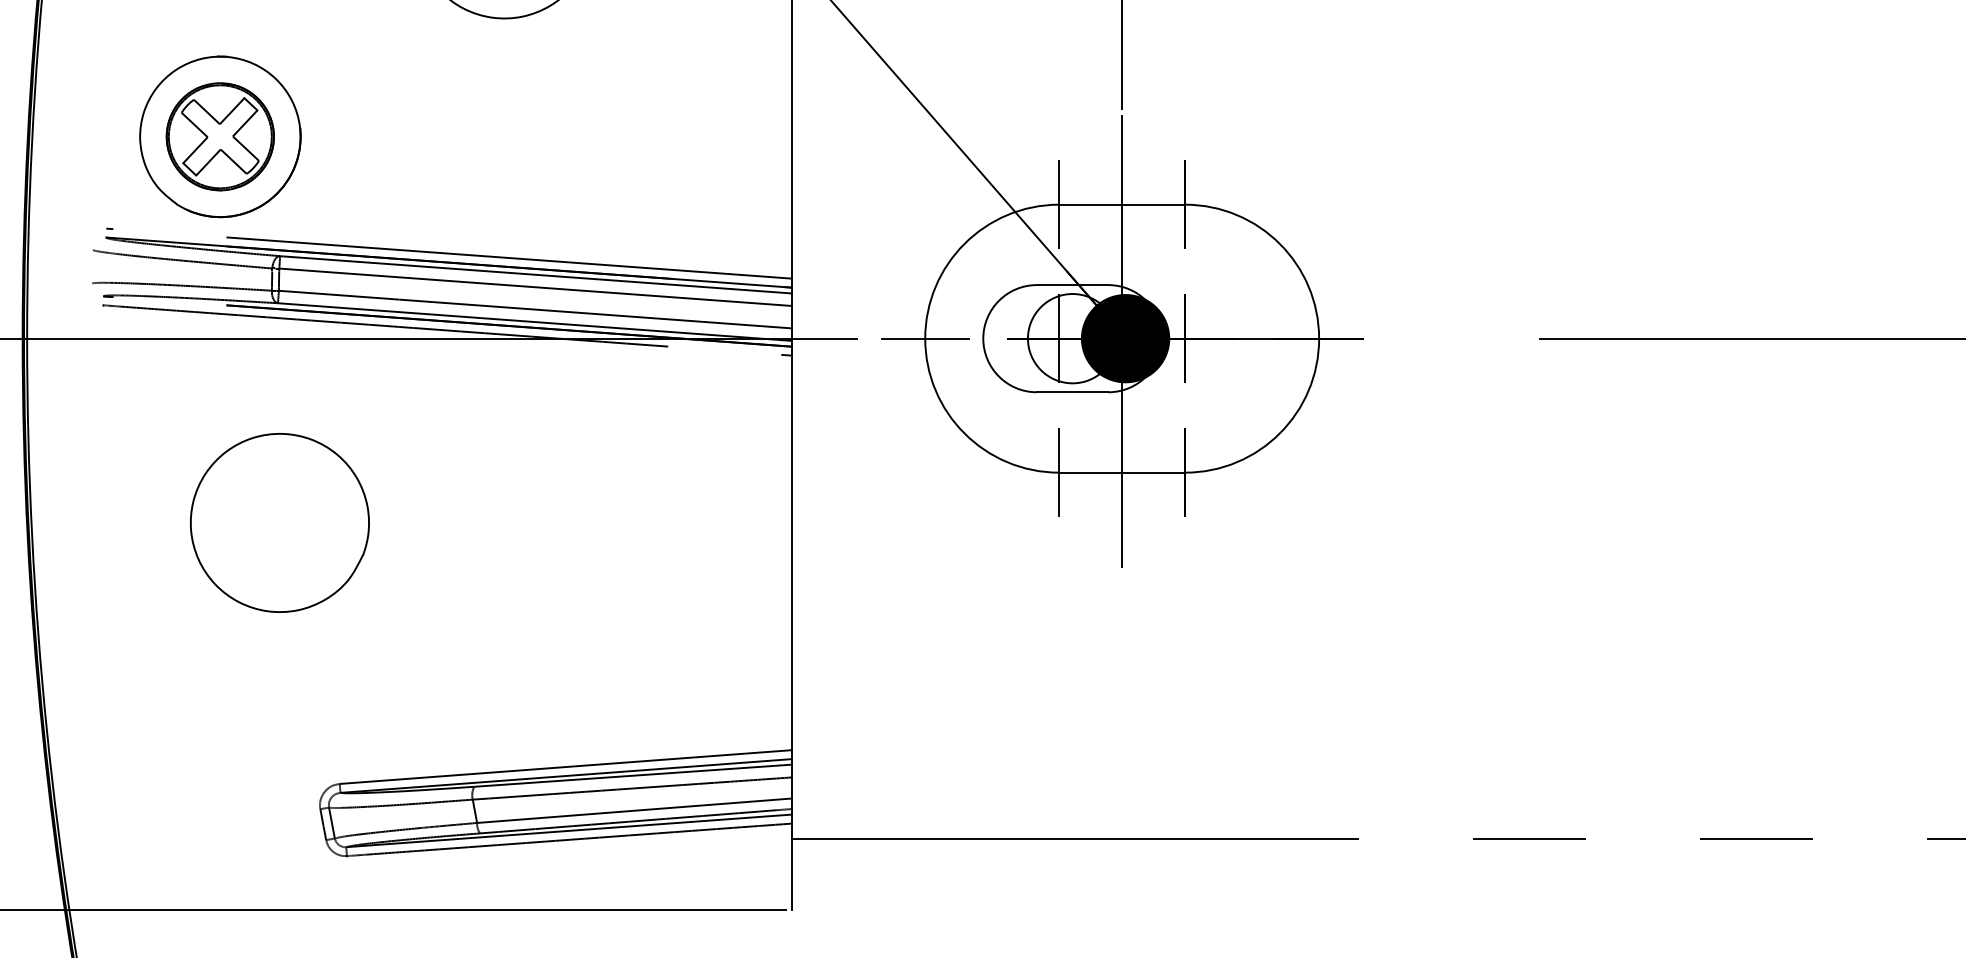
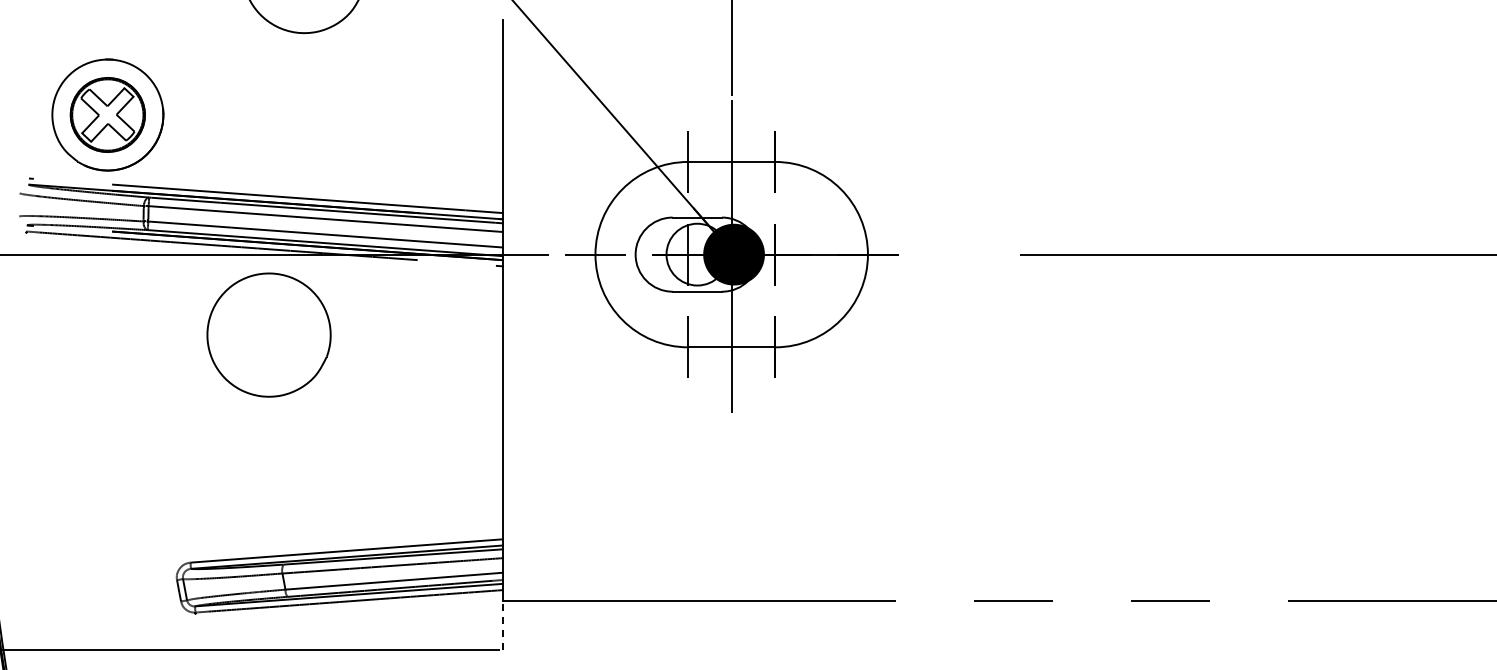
part: (279, 522) -> (268, 334), moved
line: (792, 874) -> (503, 625), solid -> dashed

